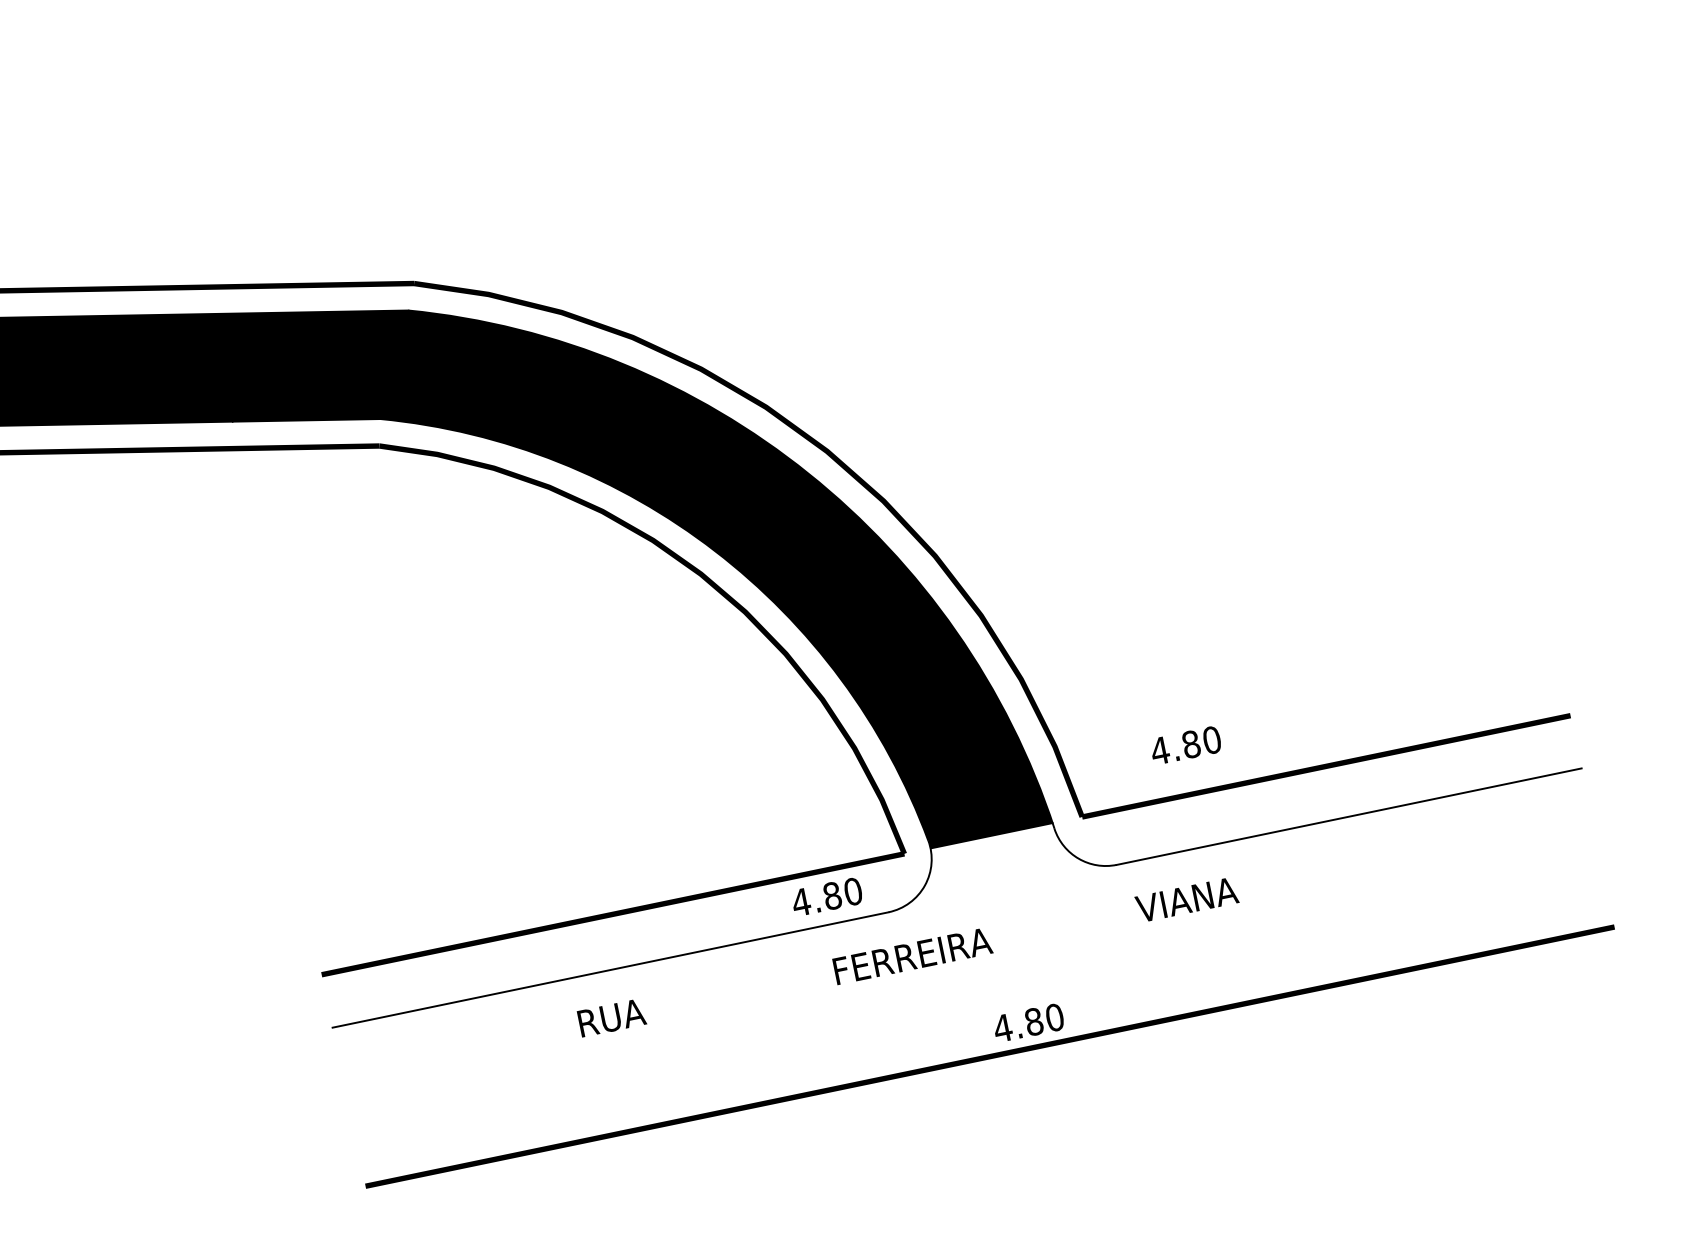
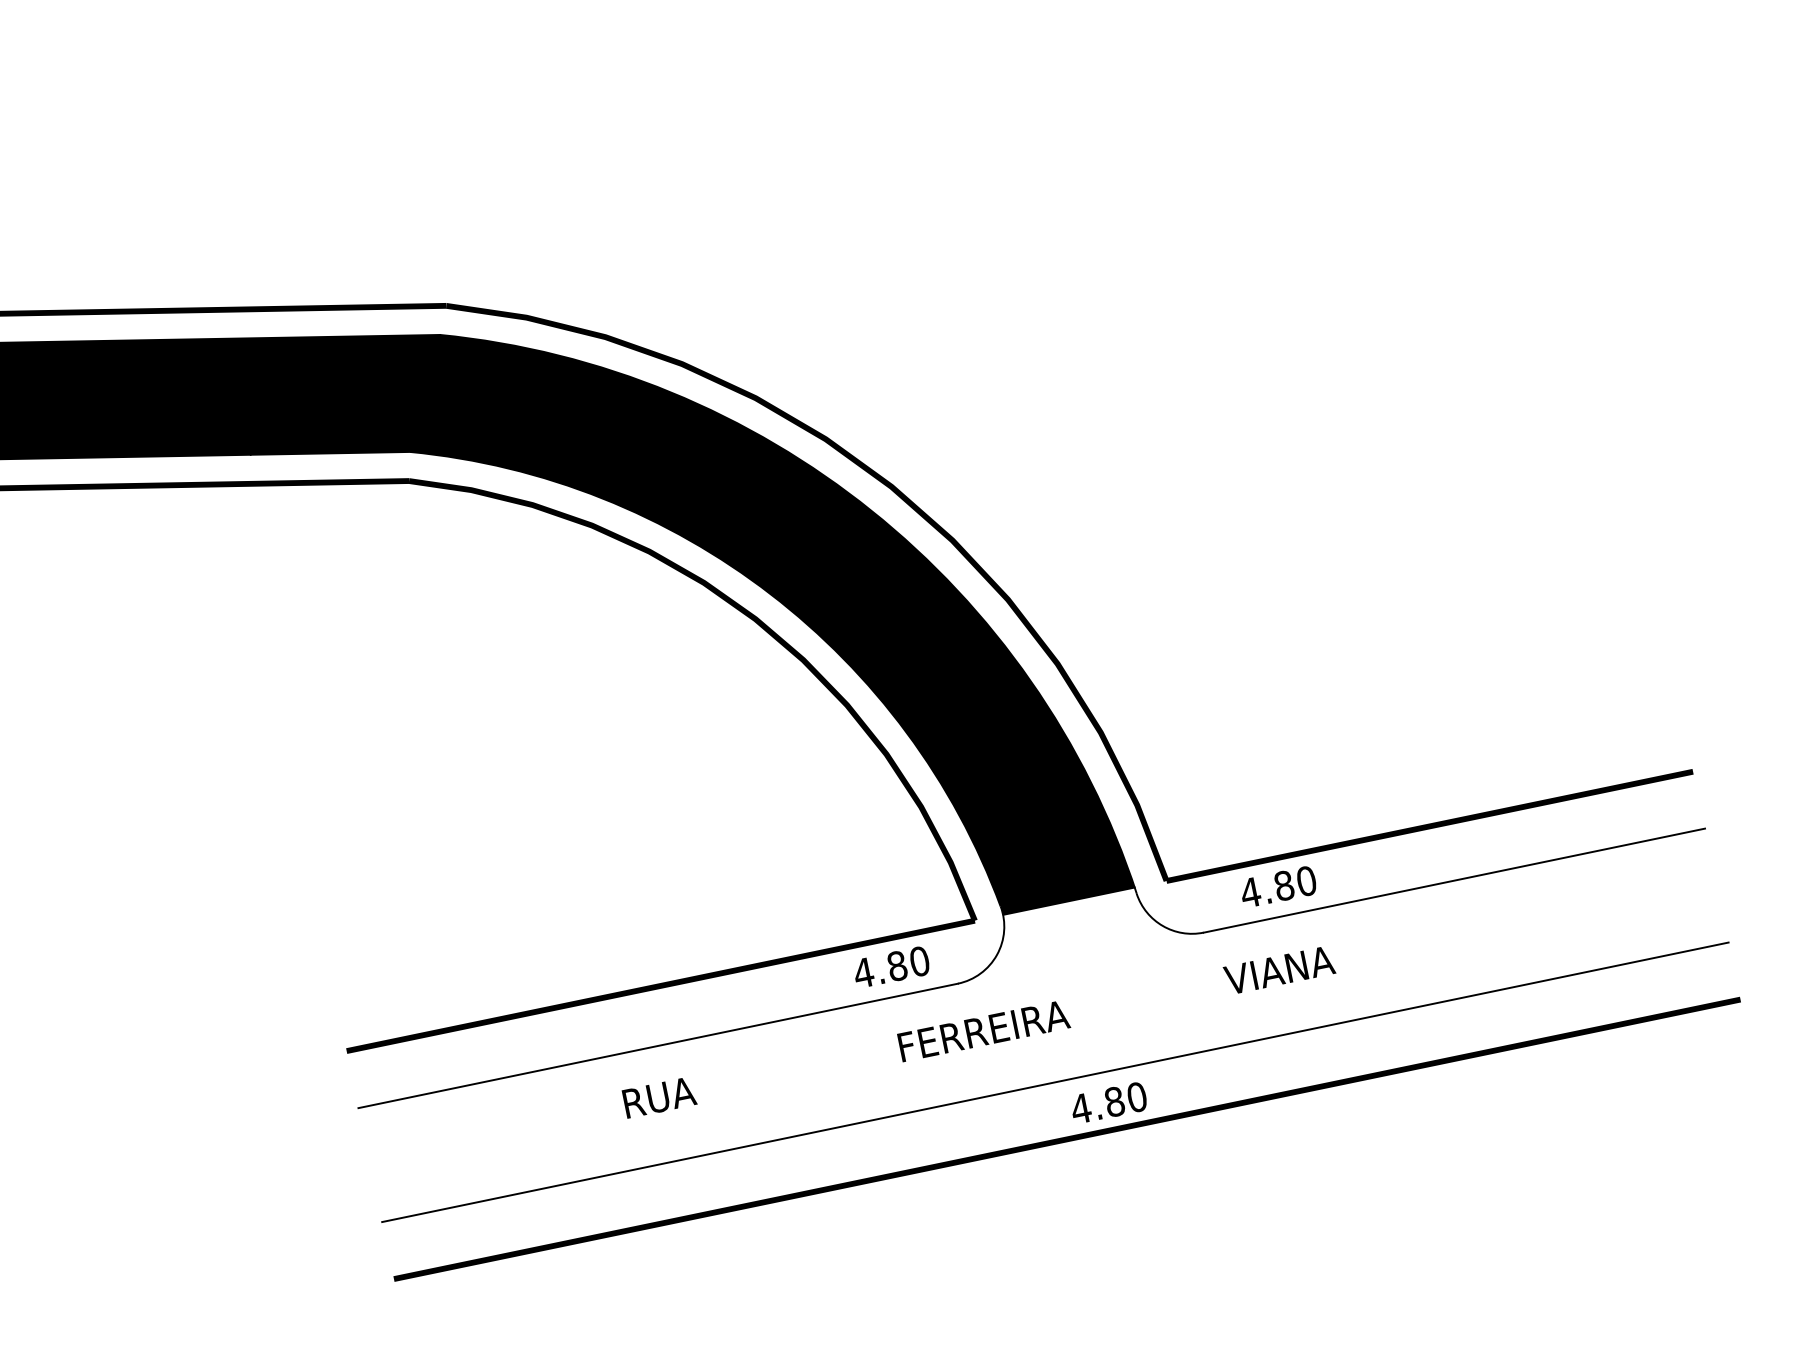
text: (1186, 744) -> (1279, 885), moved
line: (978, 1003) -> (1054, 1082), added

